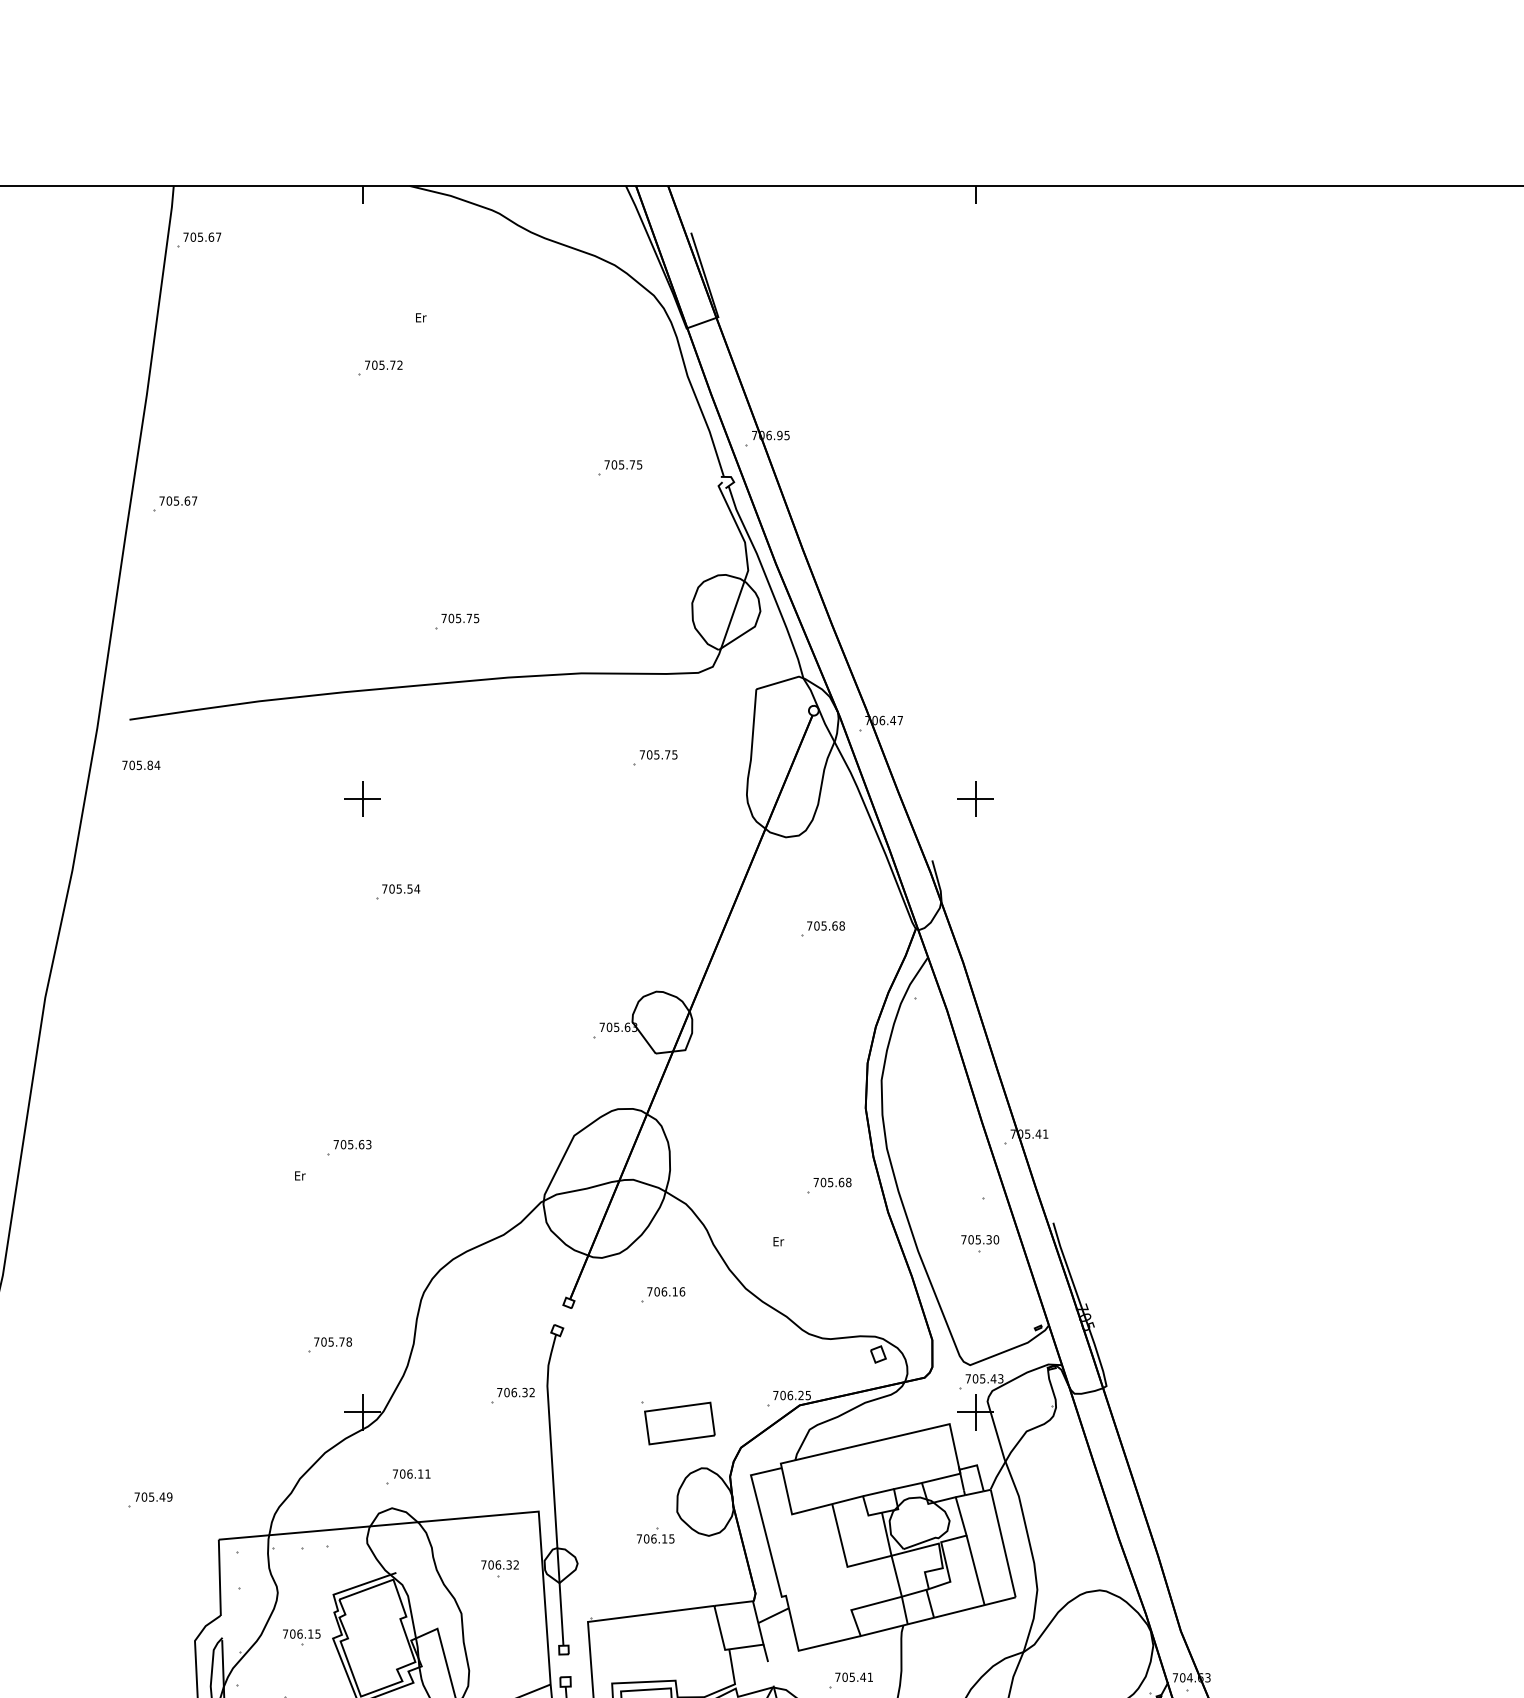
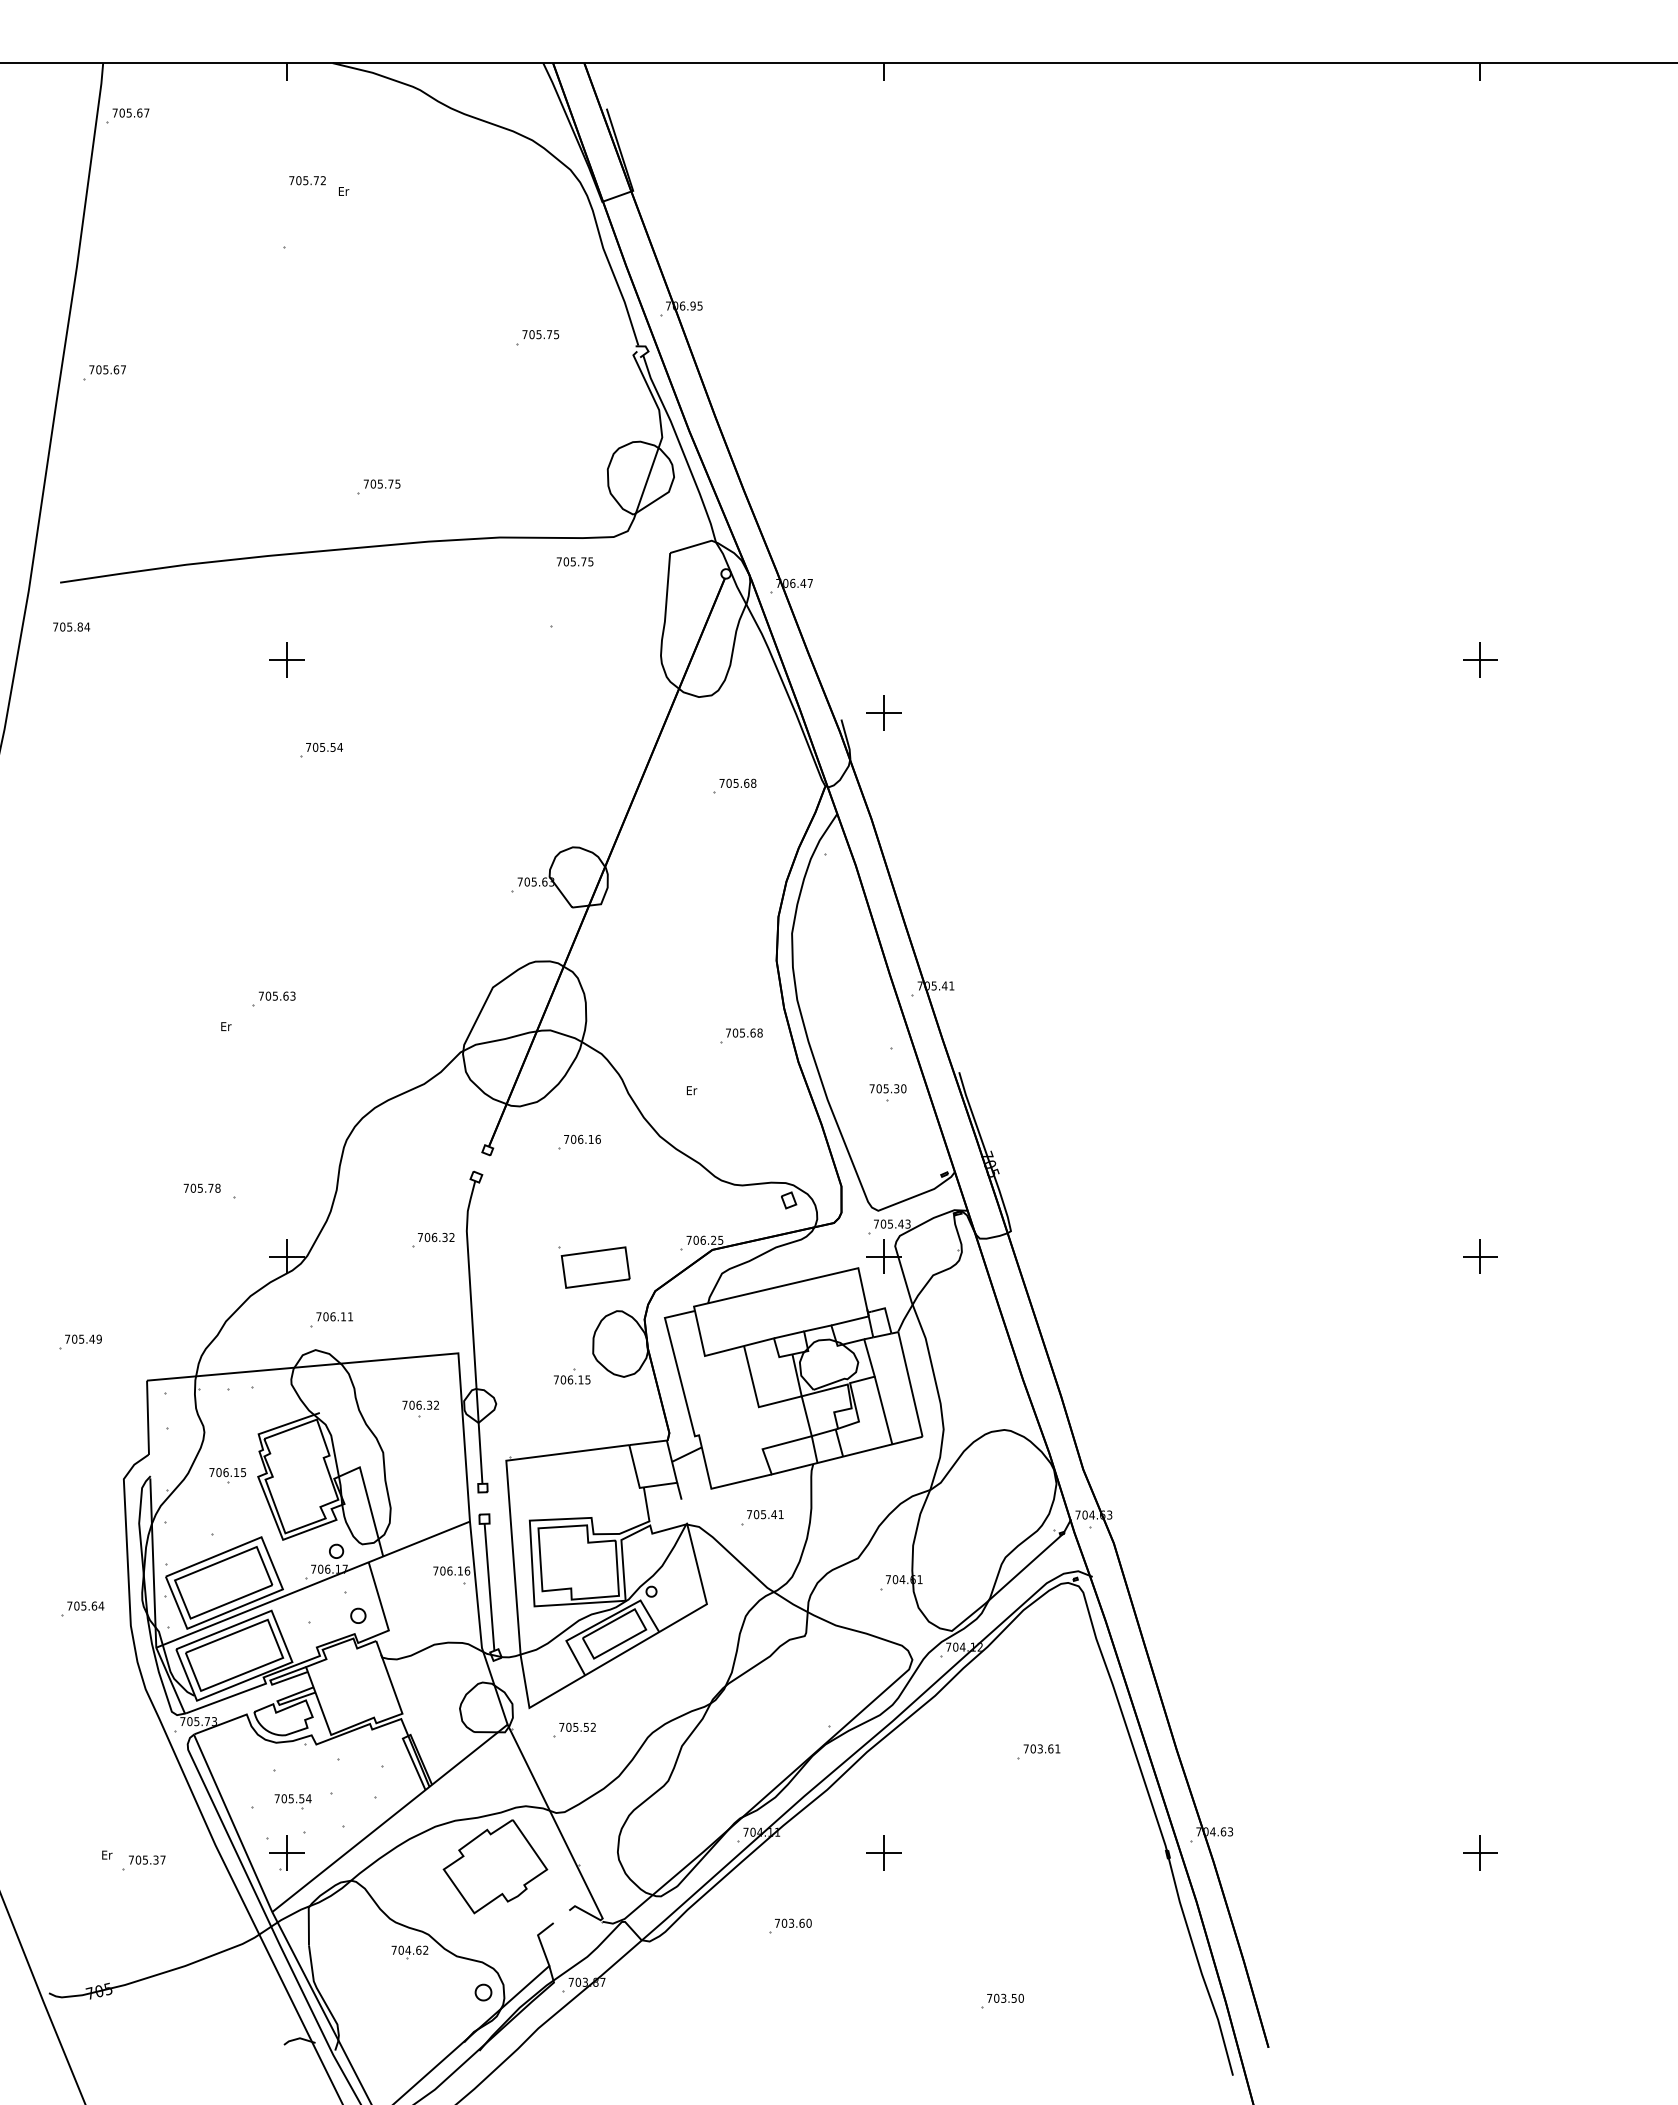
text: (383, 365) -> (307, 180), moved
text: (658, 754) -> (574, 561), moved
part: (975, 798) -> (883, 712), moved
text: (332, 1341) -> (201, 1187), moved

